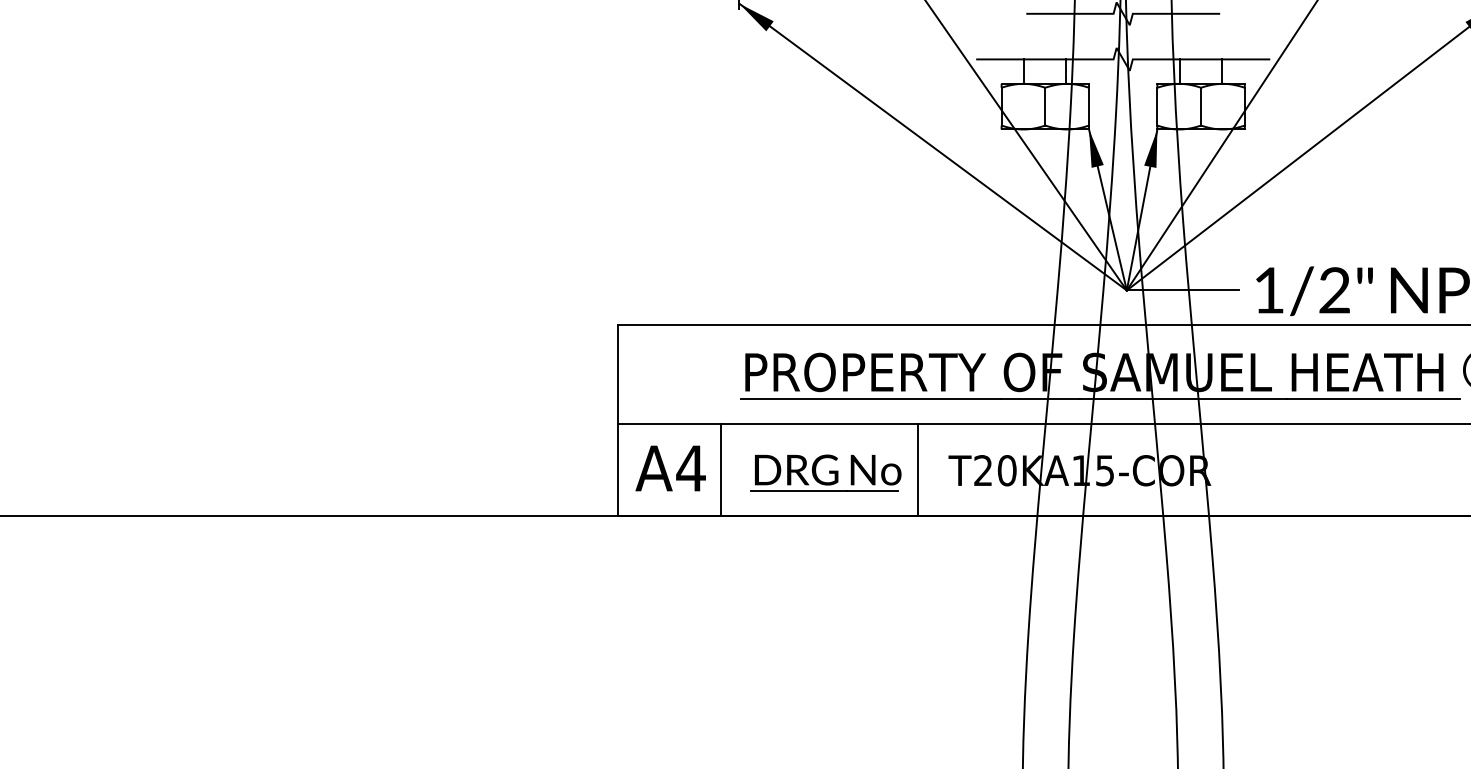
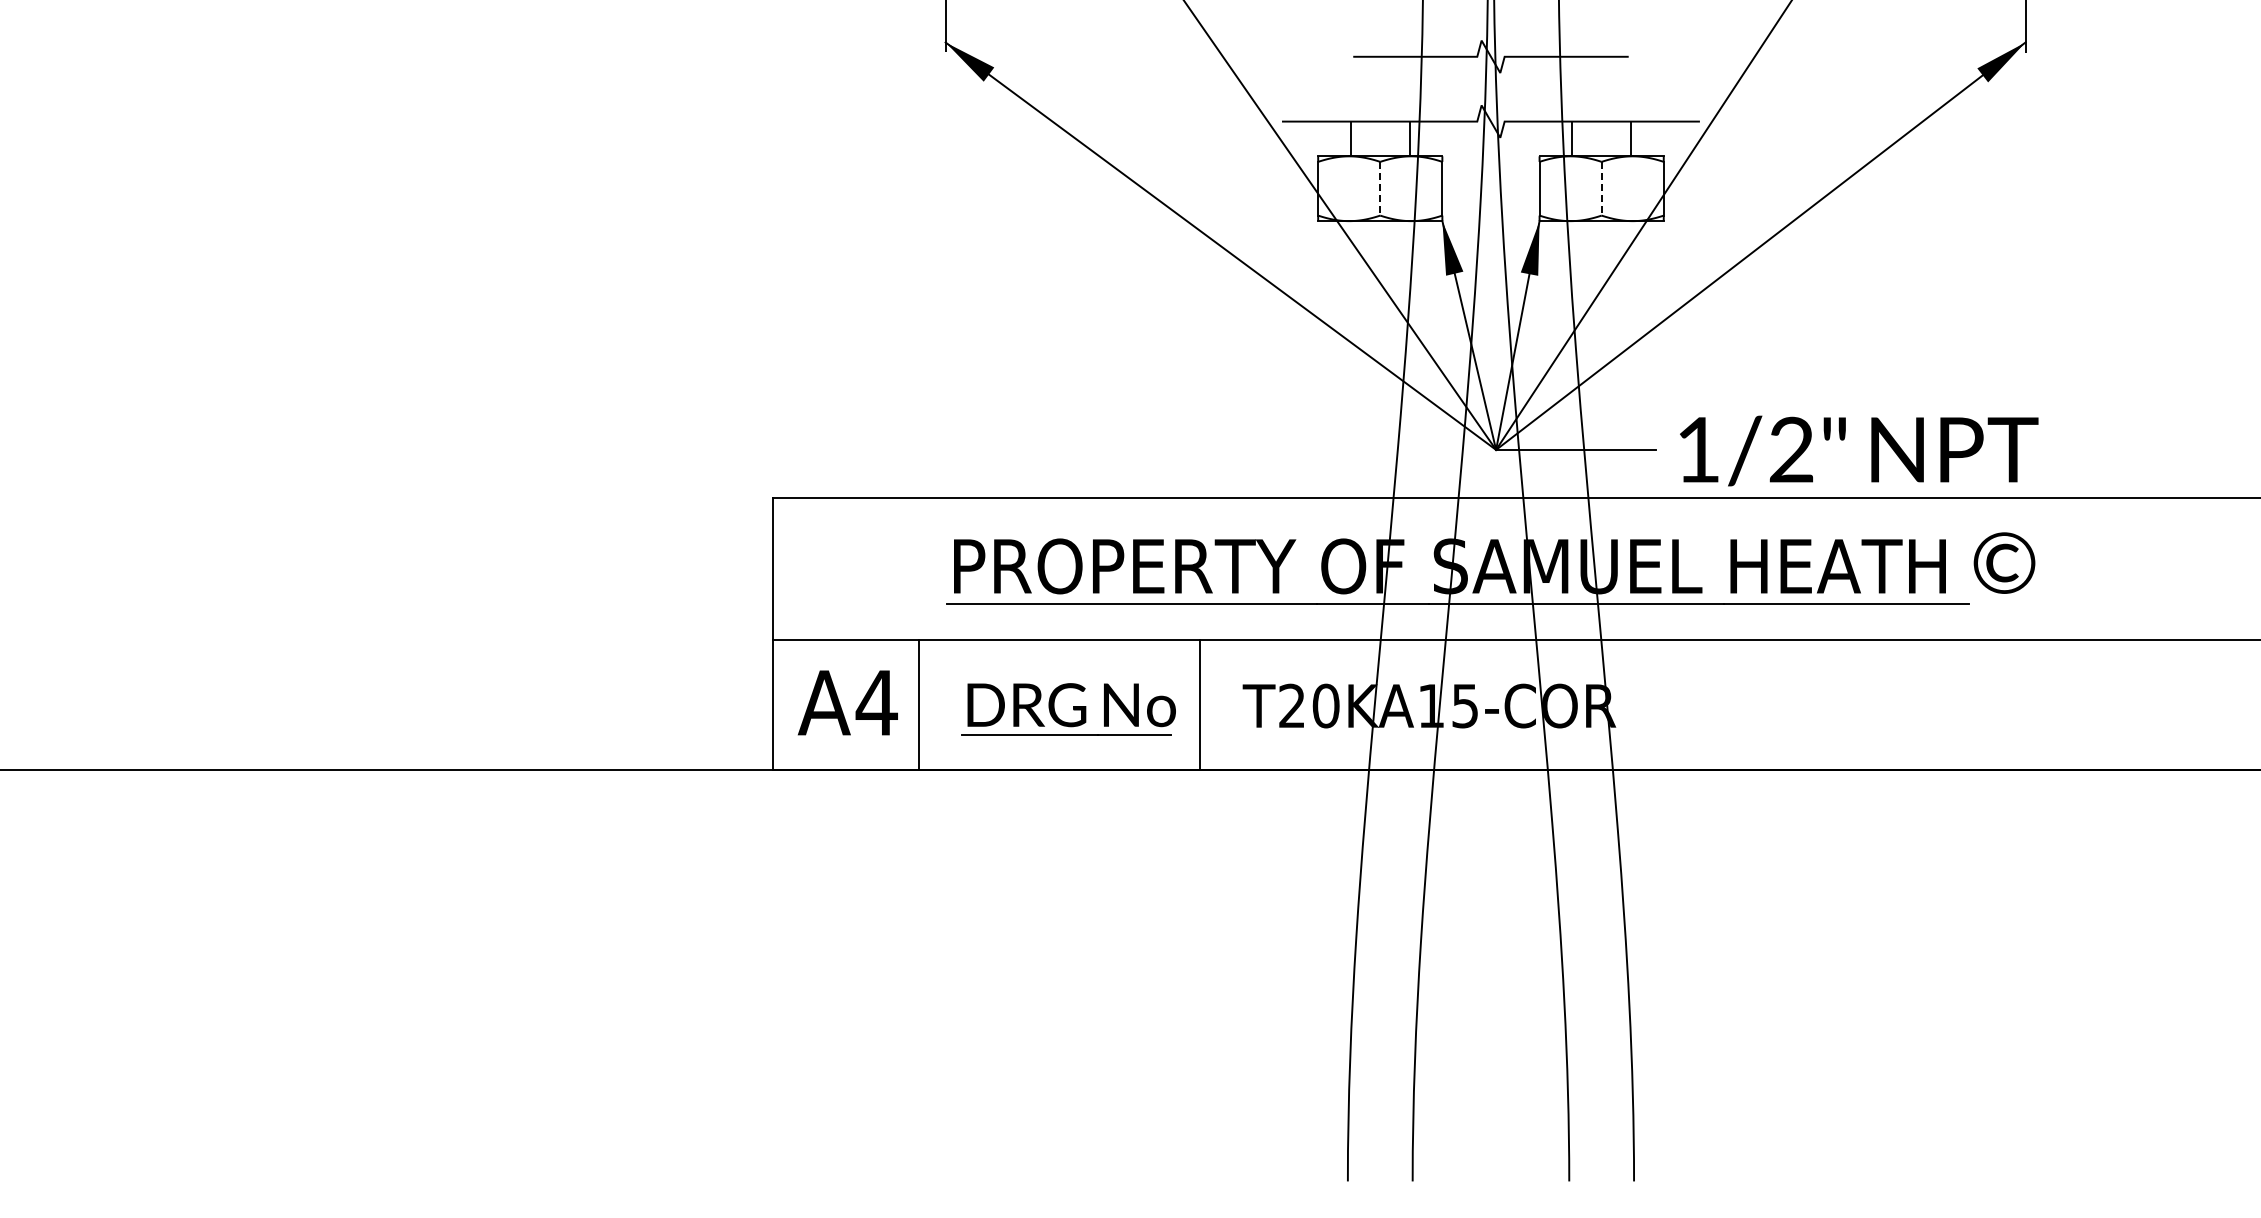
line: (1045, 106) -> (1380, 188), solid -> dashed
line: (1200, 106) -> (1601, 188), solid -> dashed

